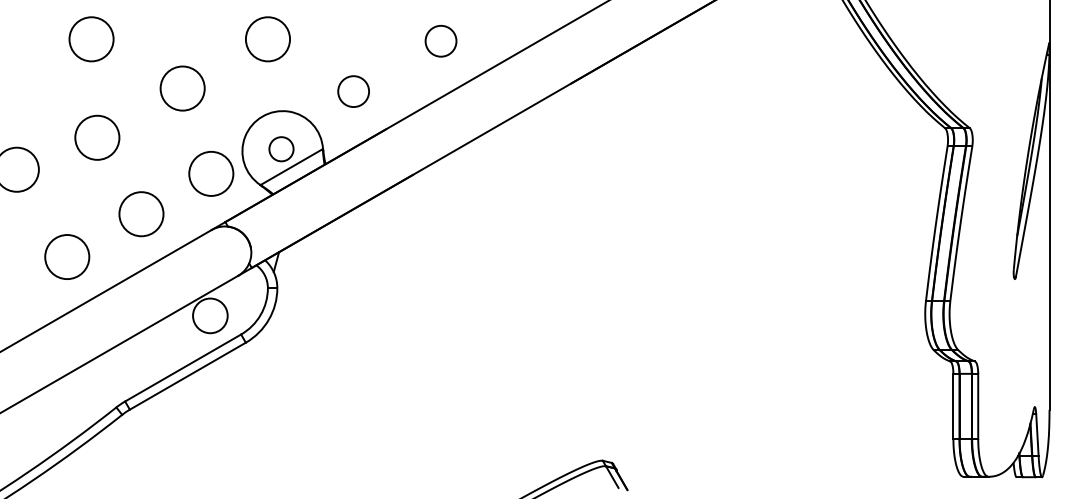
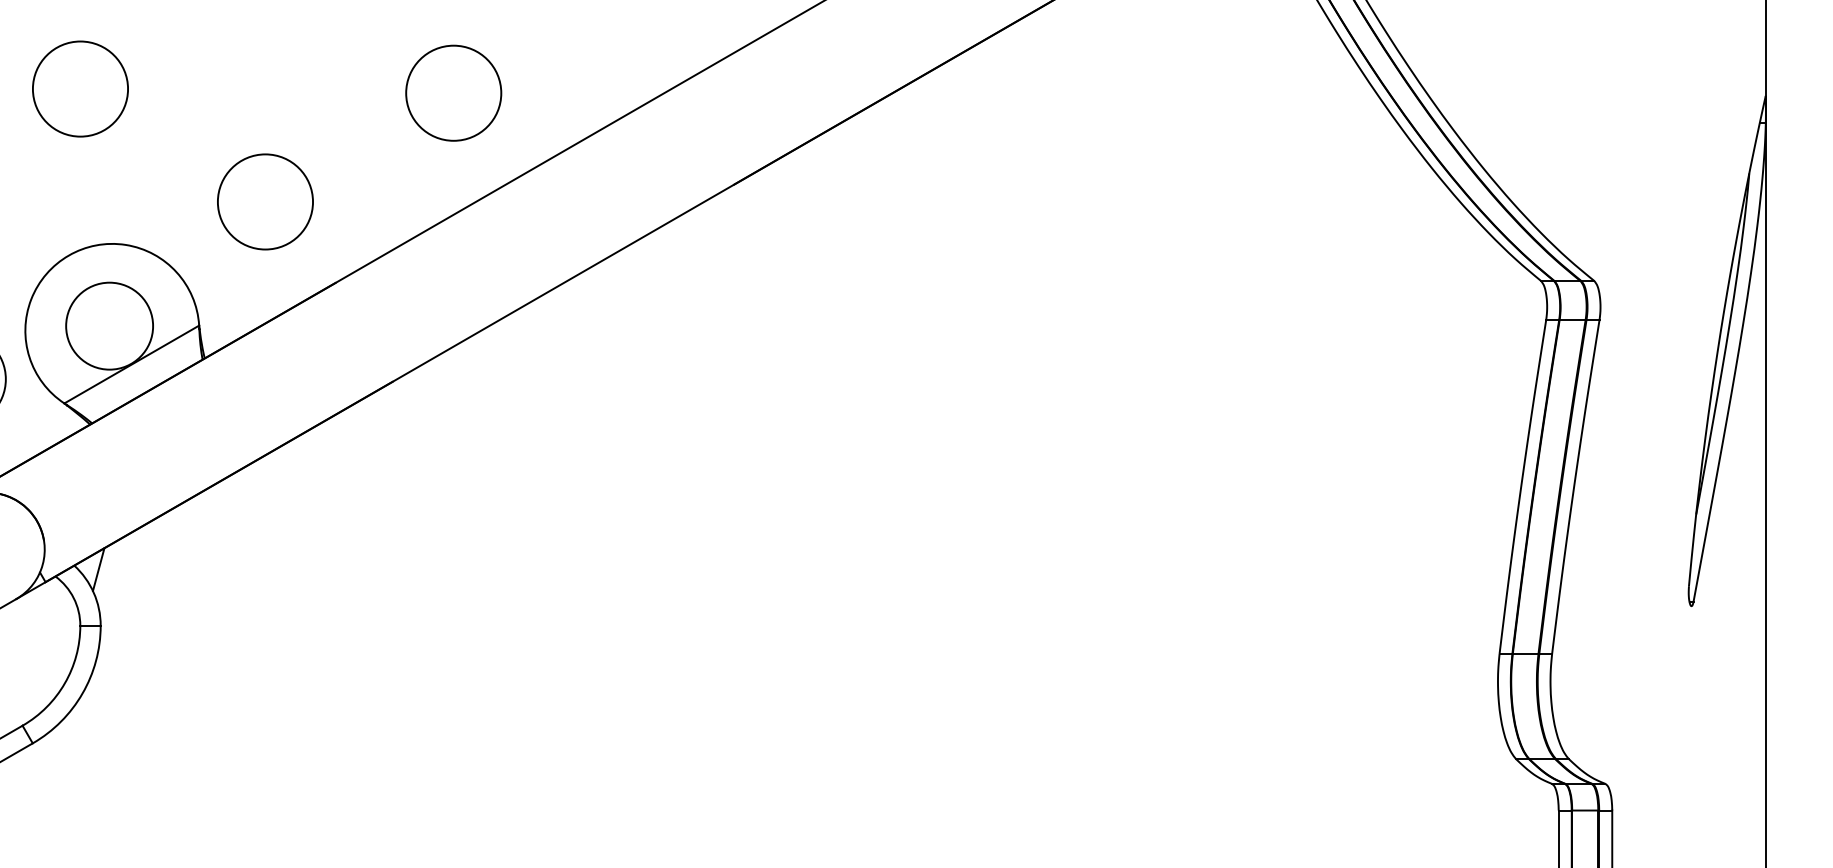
circle: (441, 41) -> (454, 93), size x1.43
circle: (353, 91) -> (264, 201), size x1.43
circle: (281, 149) -> (109, 326), size x1.67

